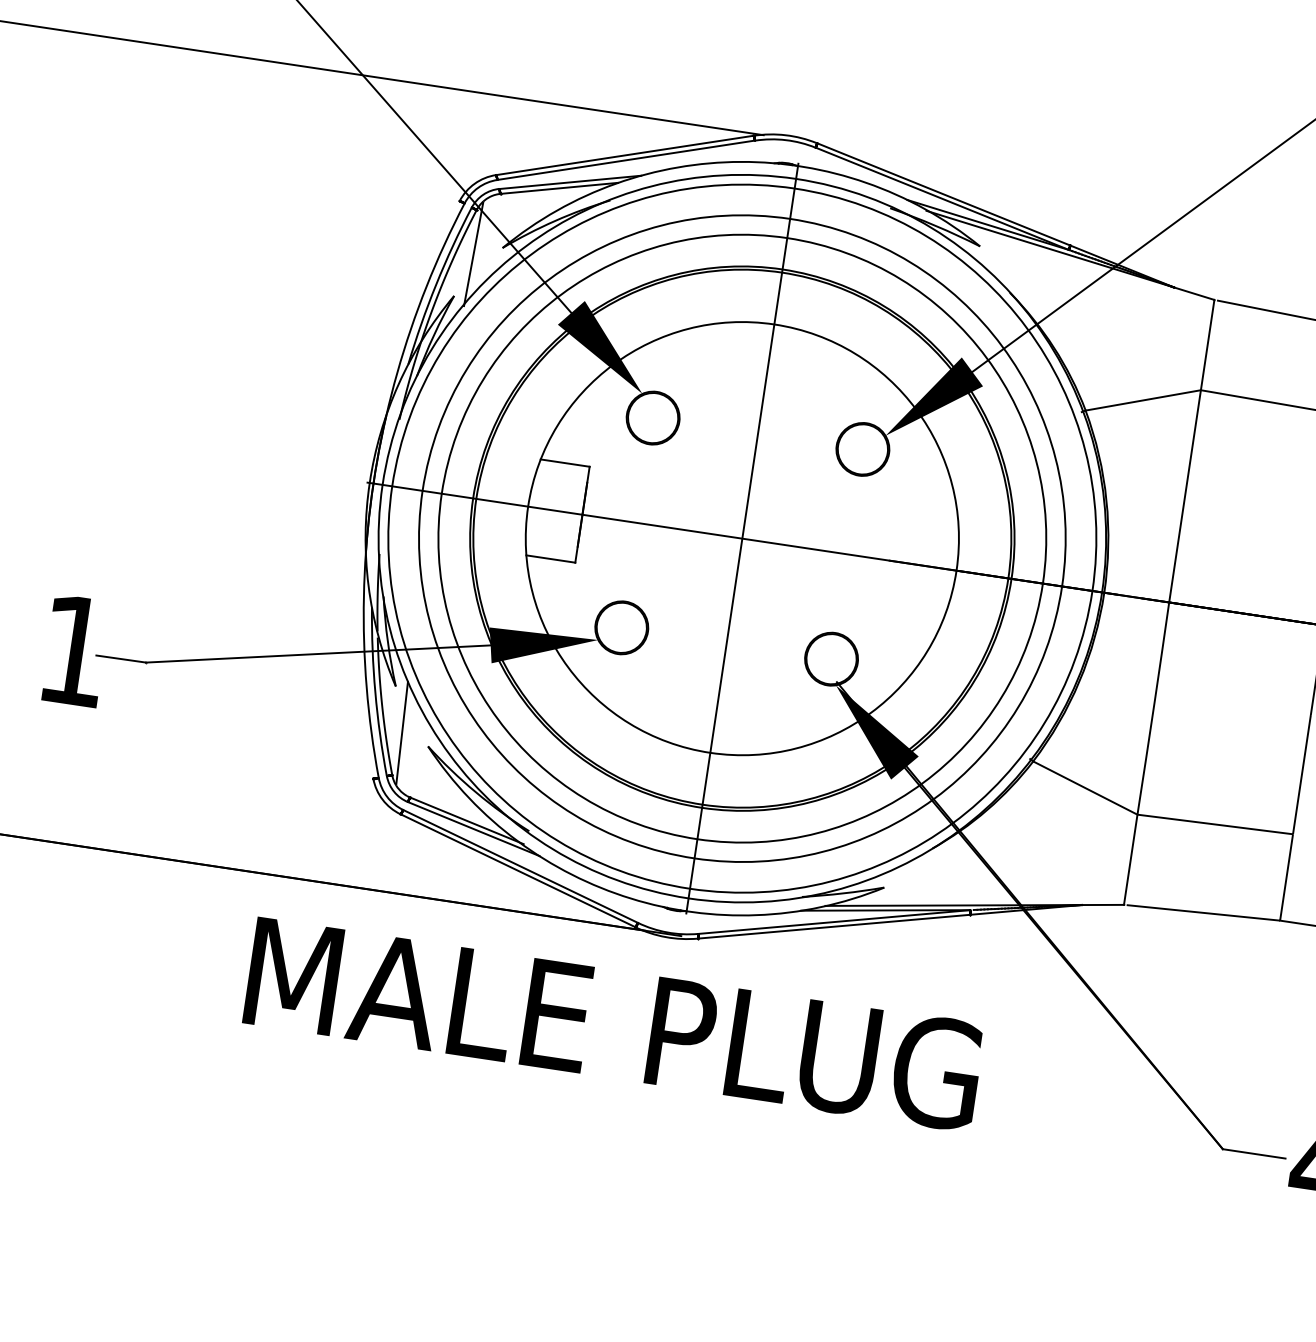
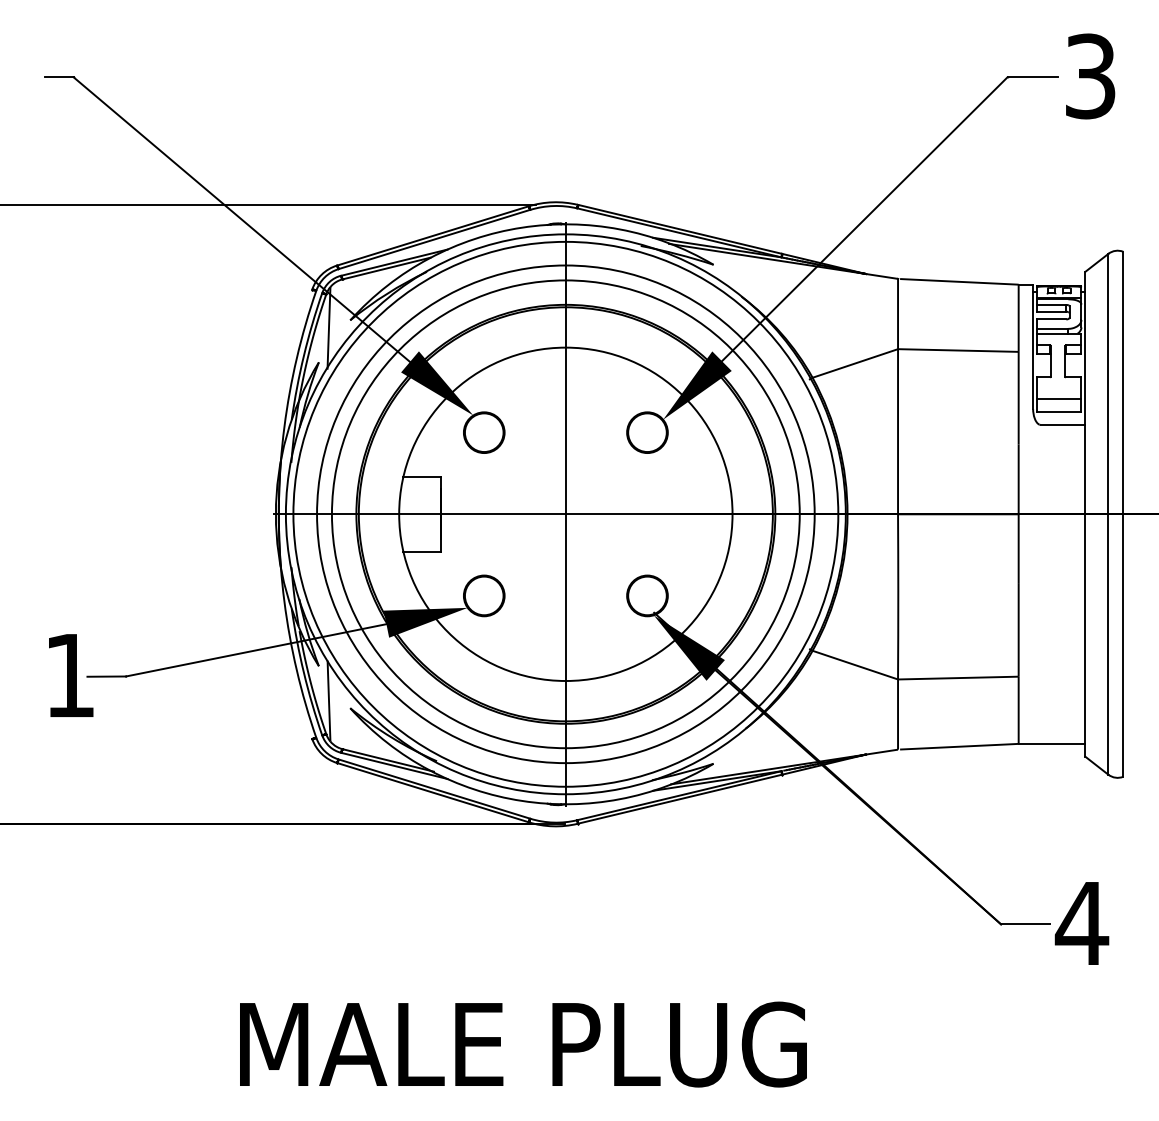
text: (614, 1024) -> (523, 1044), moved

